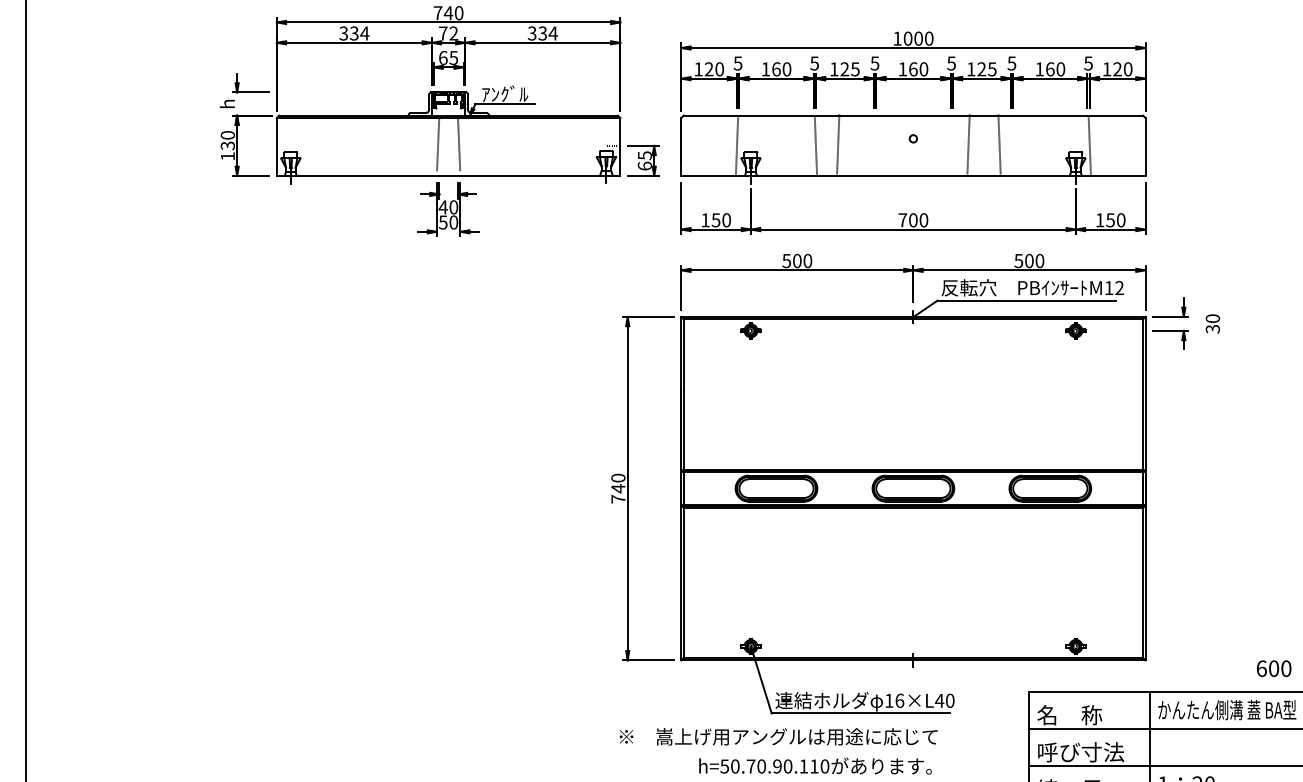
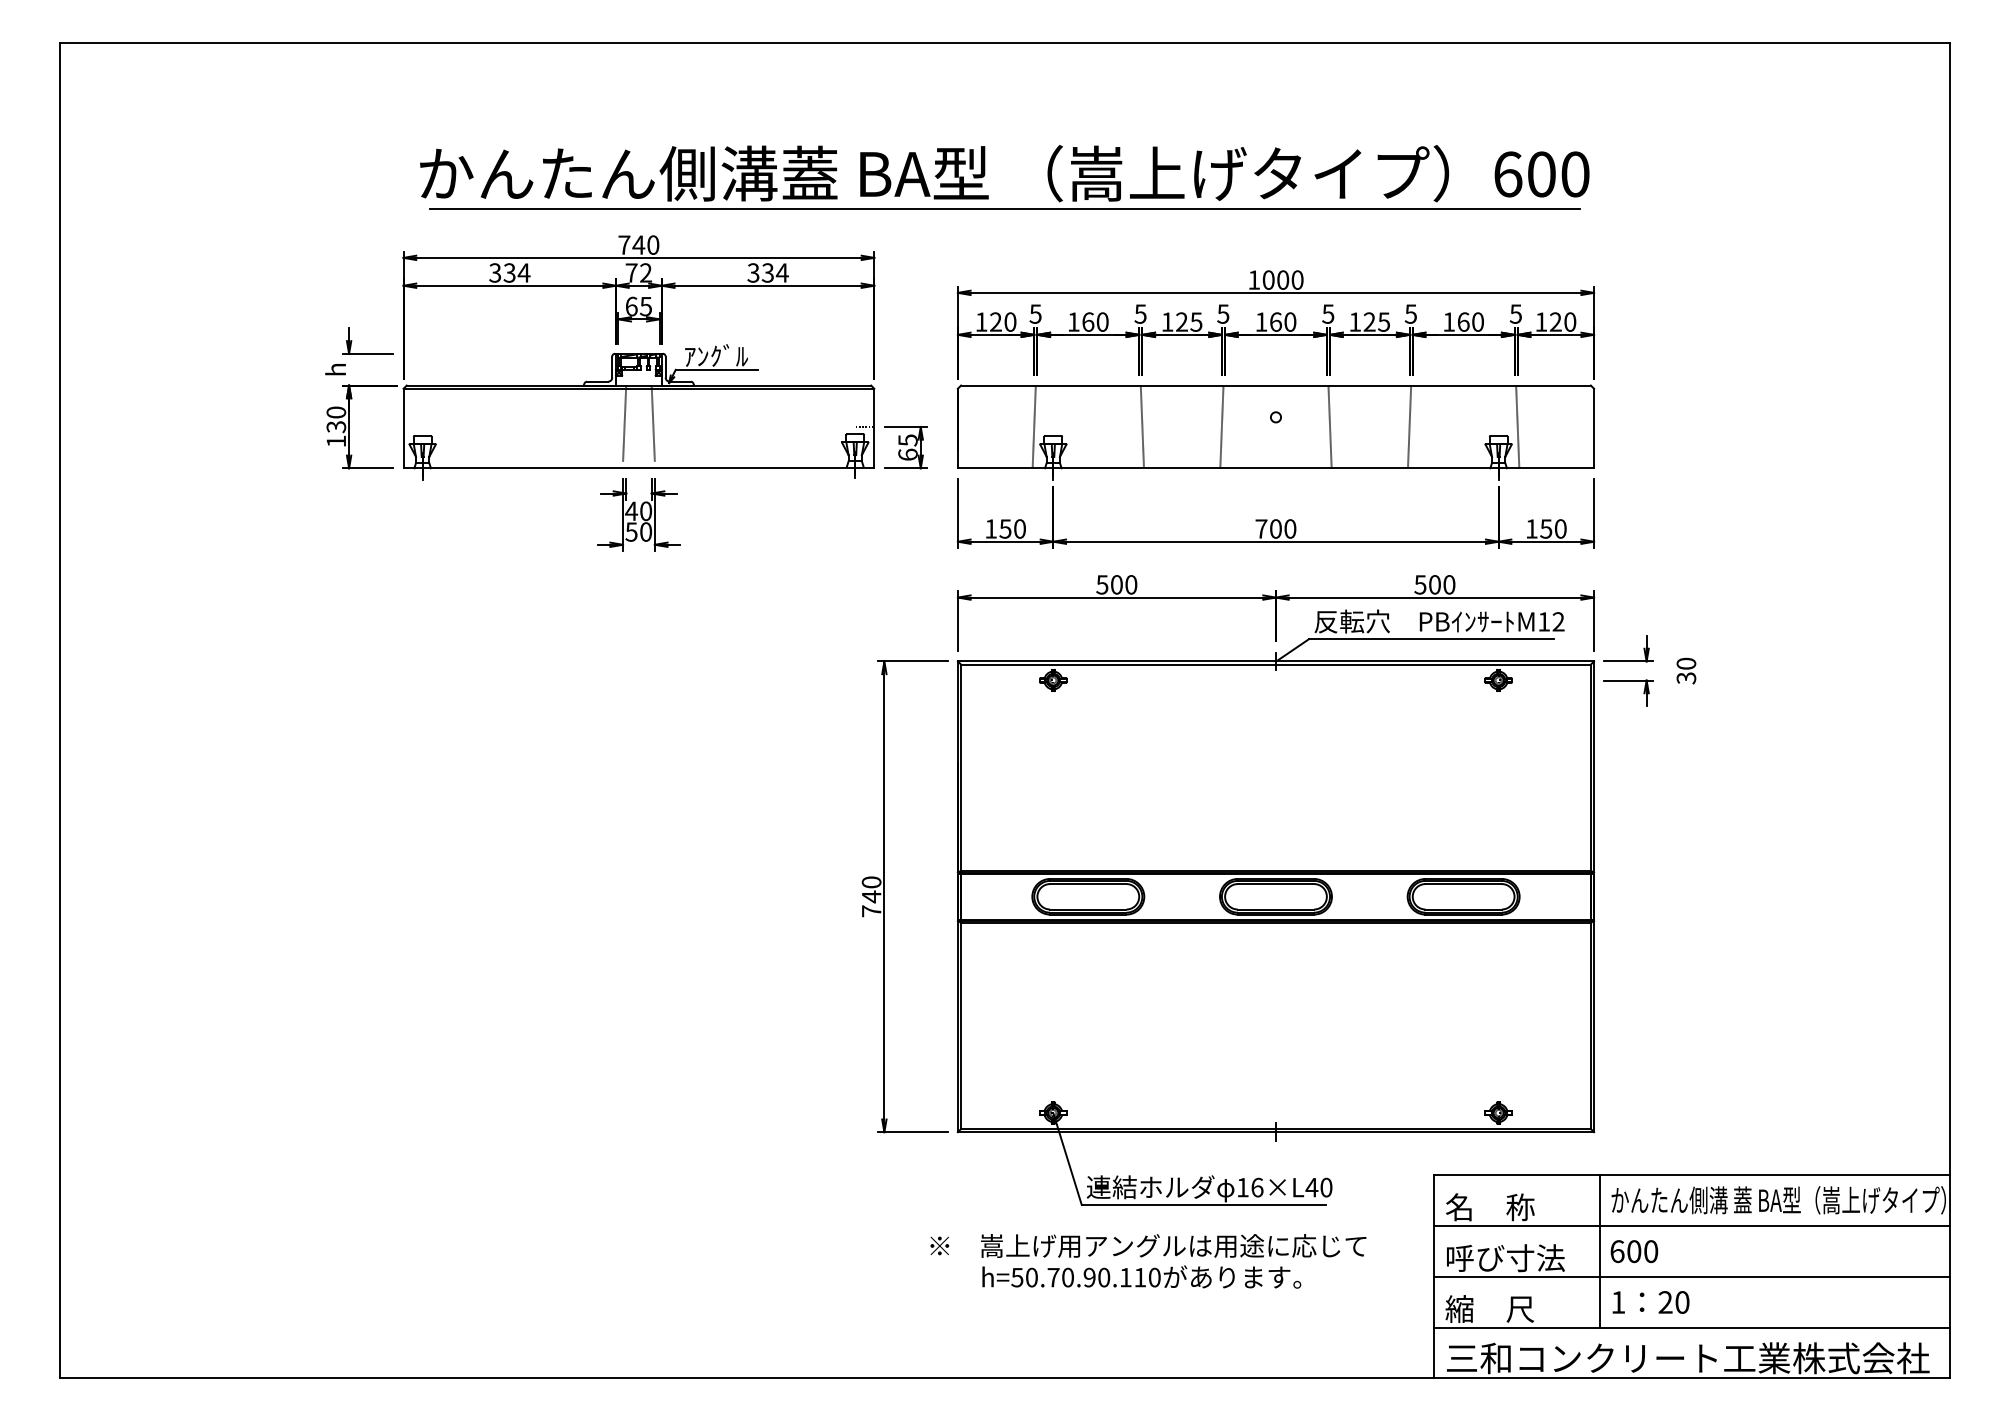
line: (837, 144) -> (1221, 426), moved
line: (968, 144) -> (1409, 426), moved
line: (999, 144) -> (1329, 426), moved
text: (1274, 668) -> (1634, 1251), moved
text: (778, 736) -> (1148, 1245), moved

